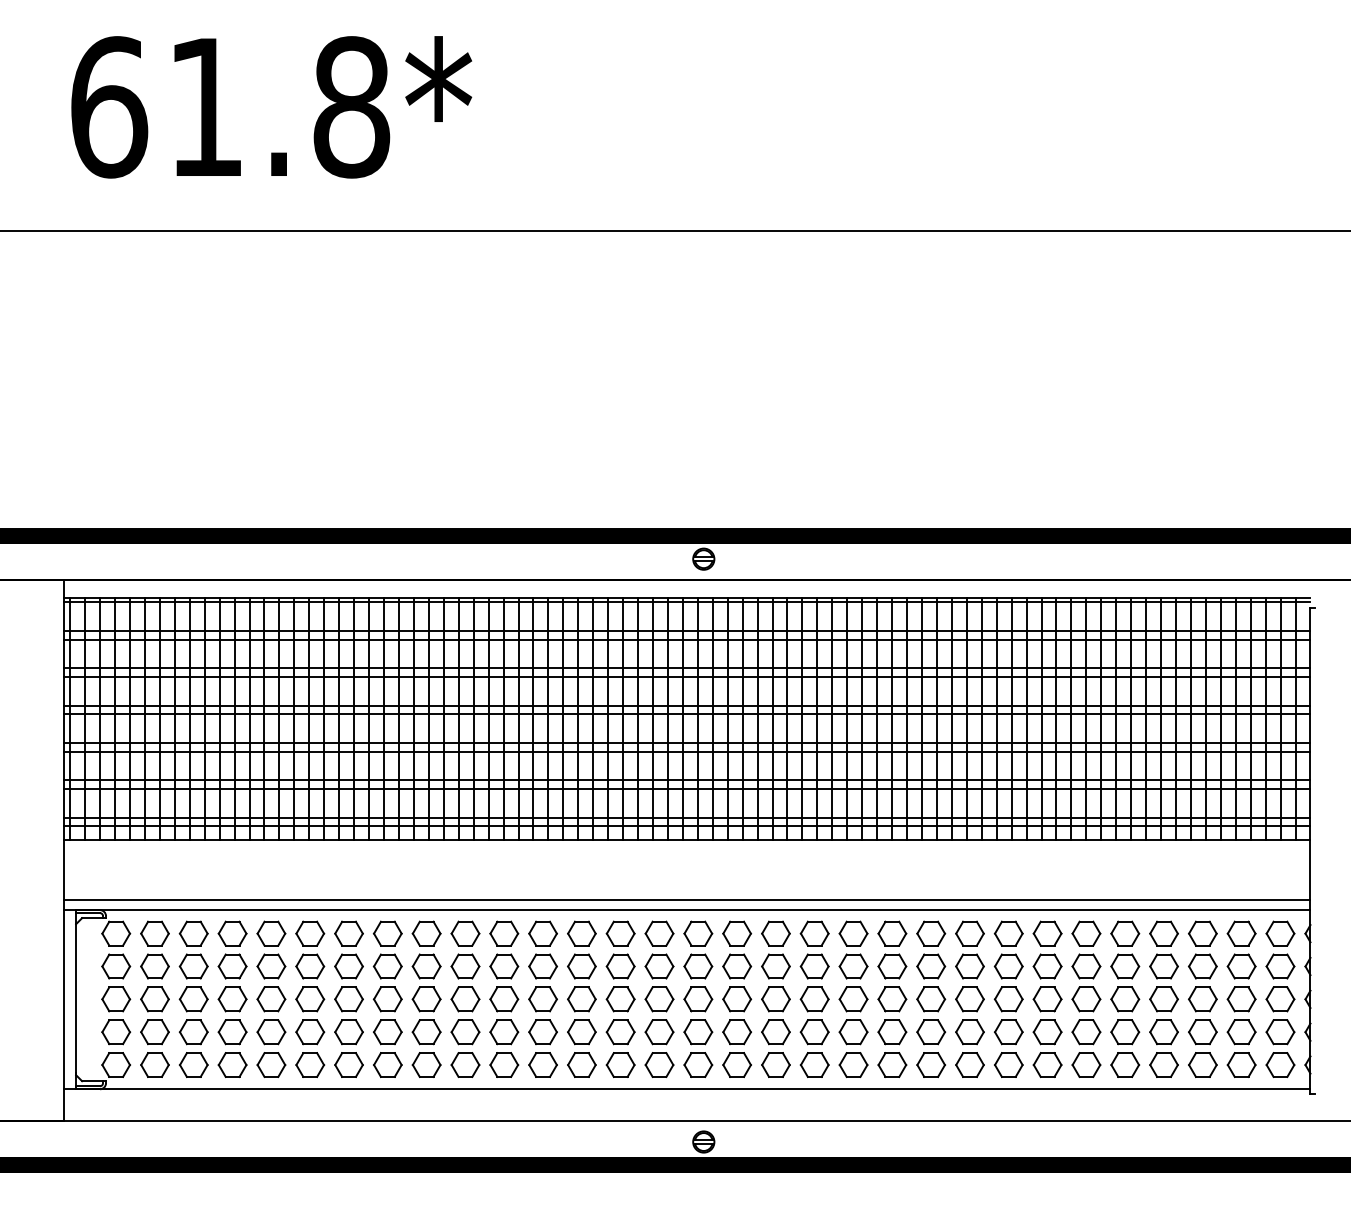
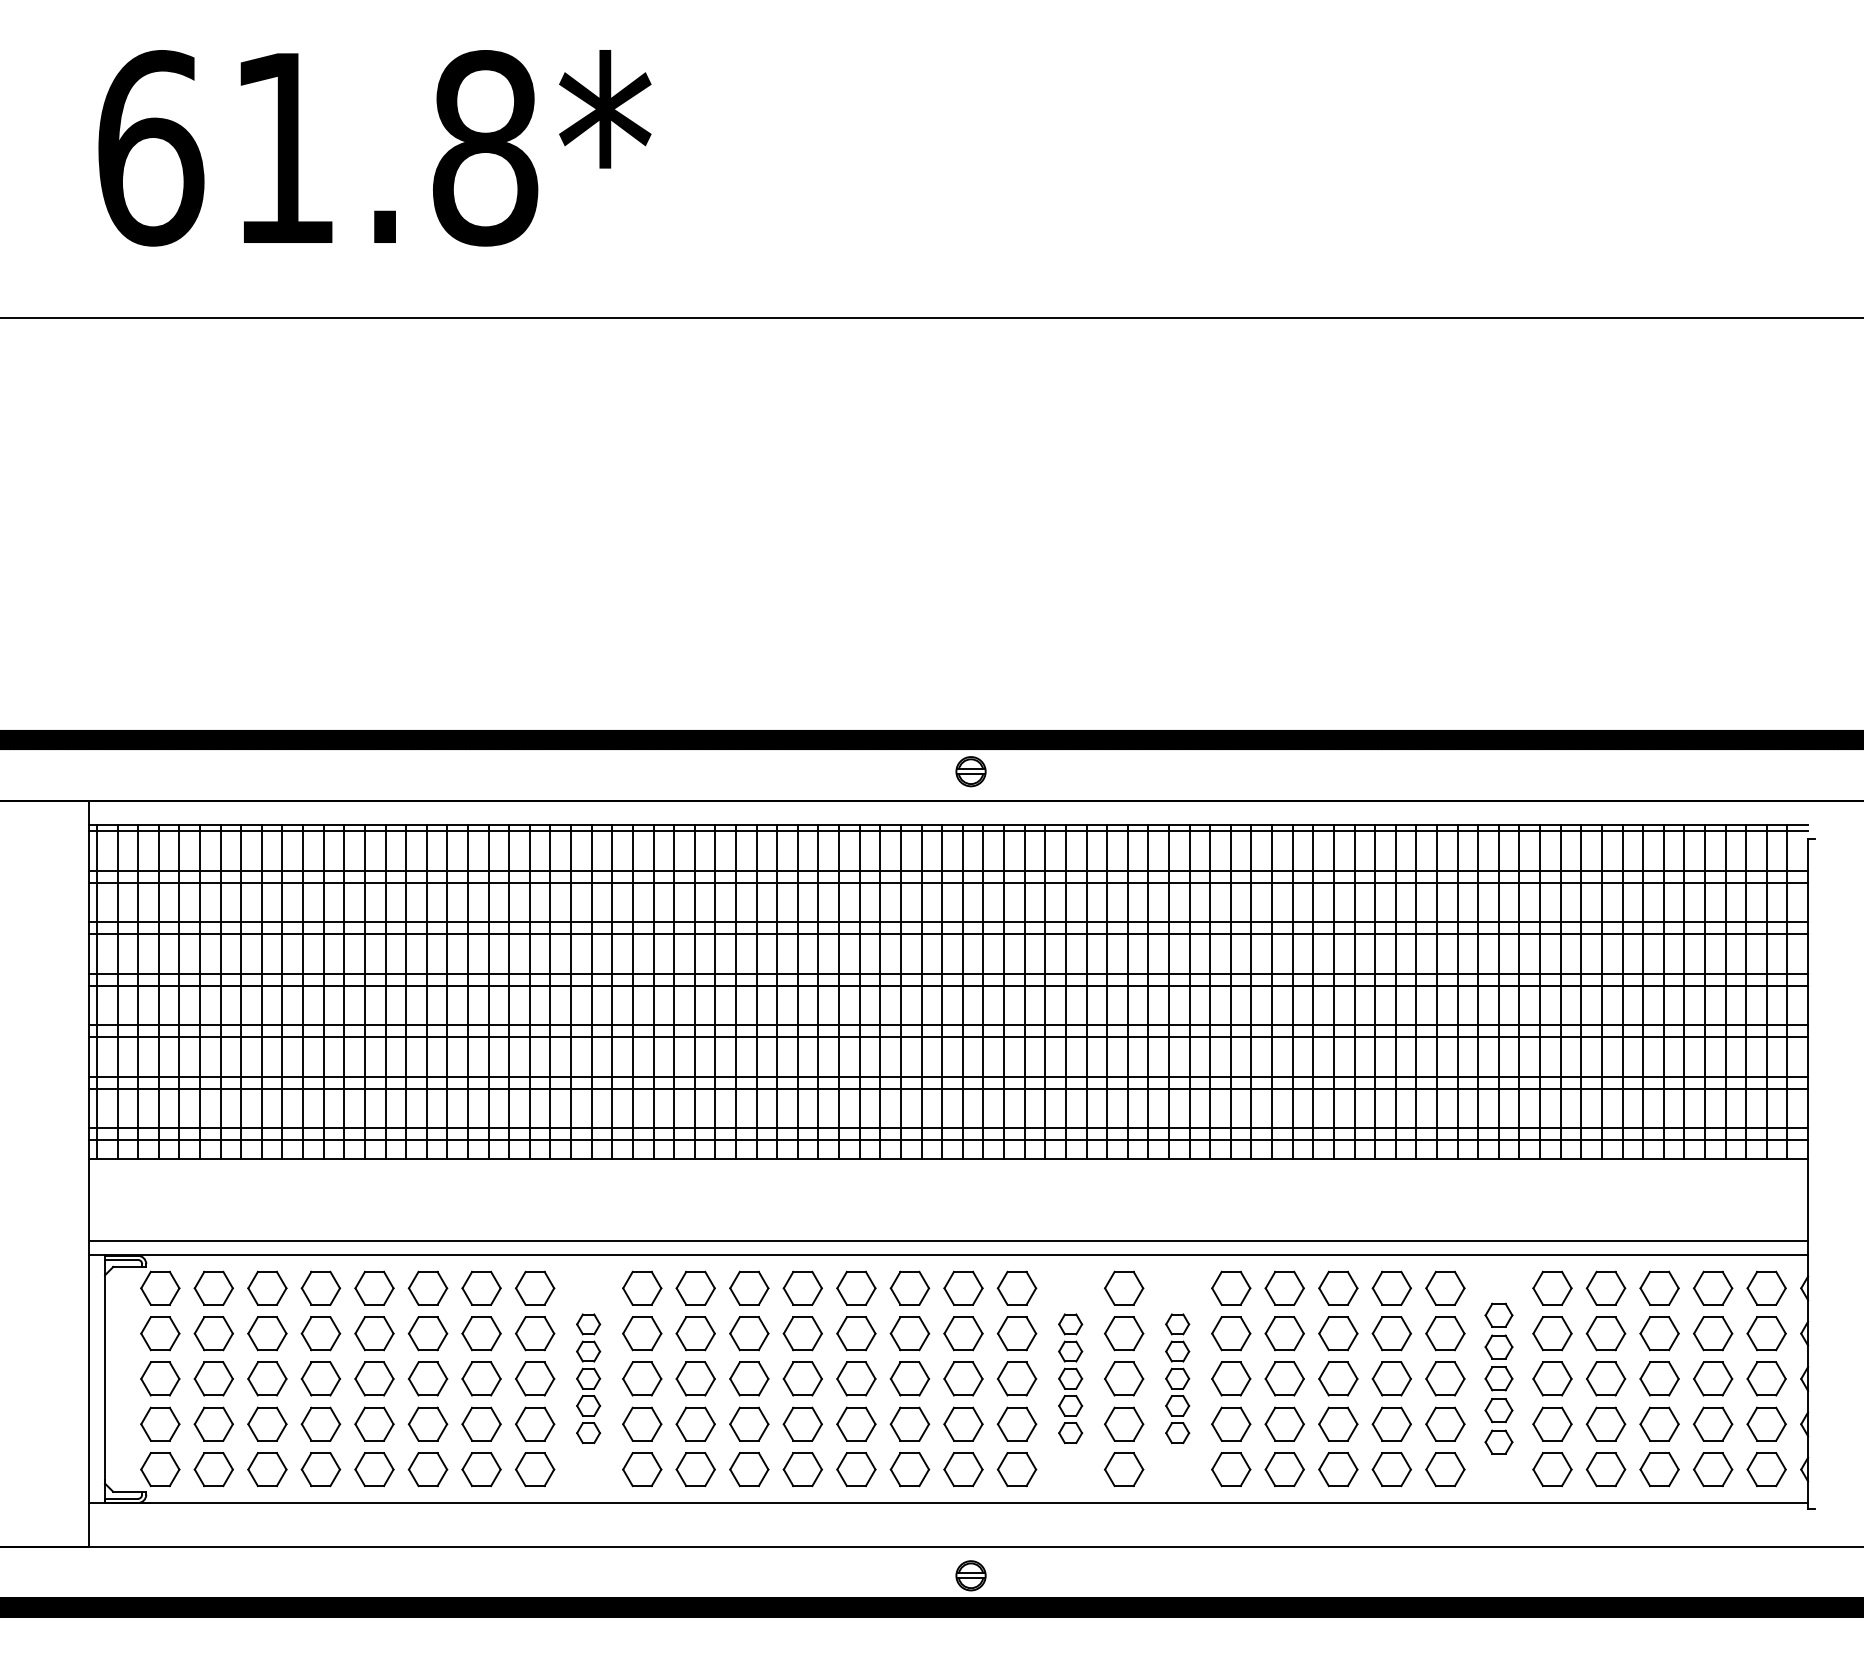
part: (426, 998) -> (588, 1377), size x0.6
part: (775, 998) -> (1069, 1377), size x0.6
part: (853, 998) -> (1177, 1377), size x0.6
part: (1086, 998) -> (1499, 1377), size x0.7

